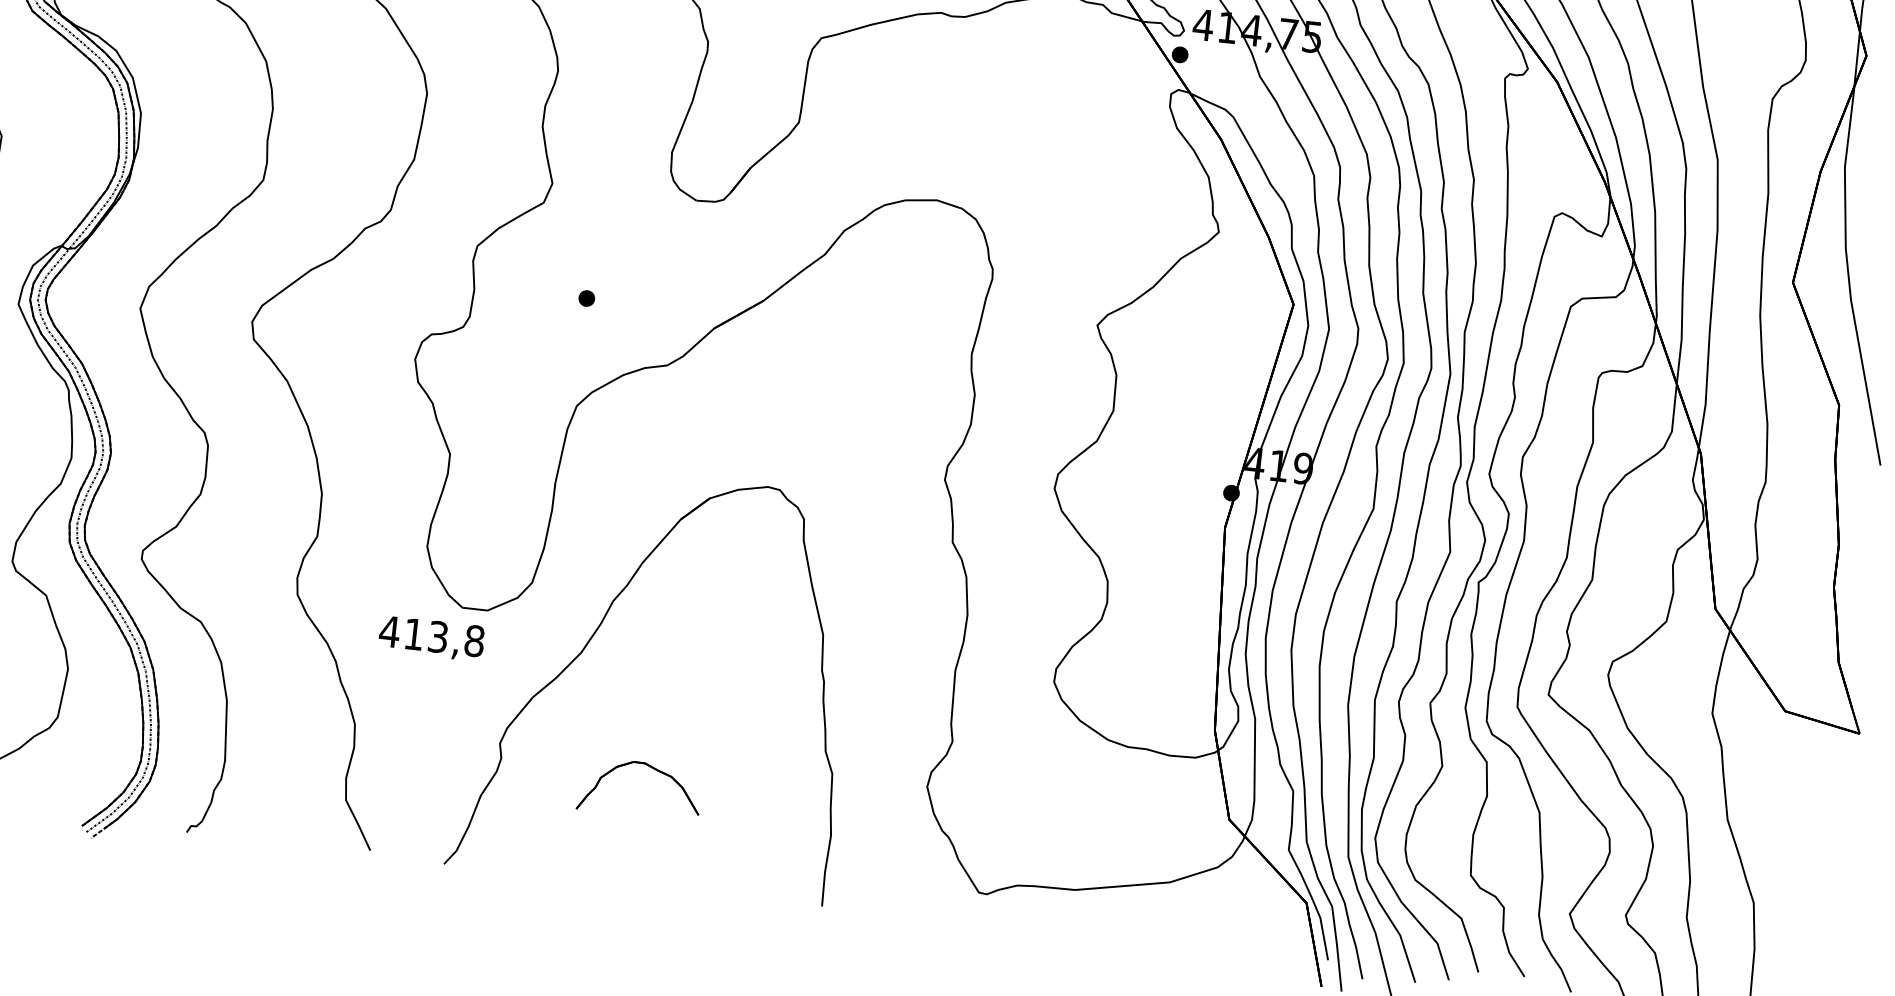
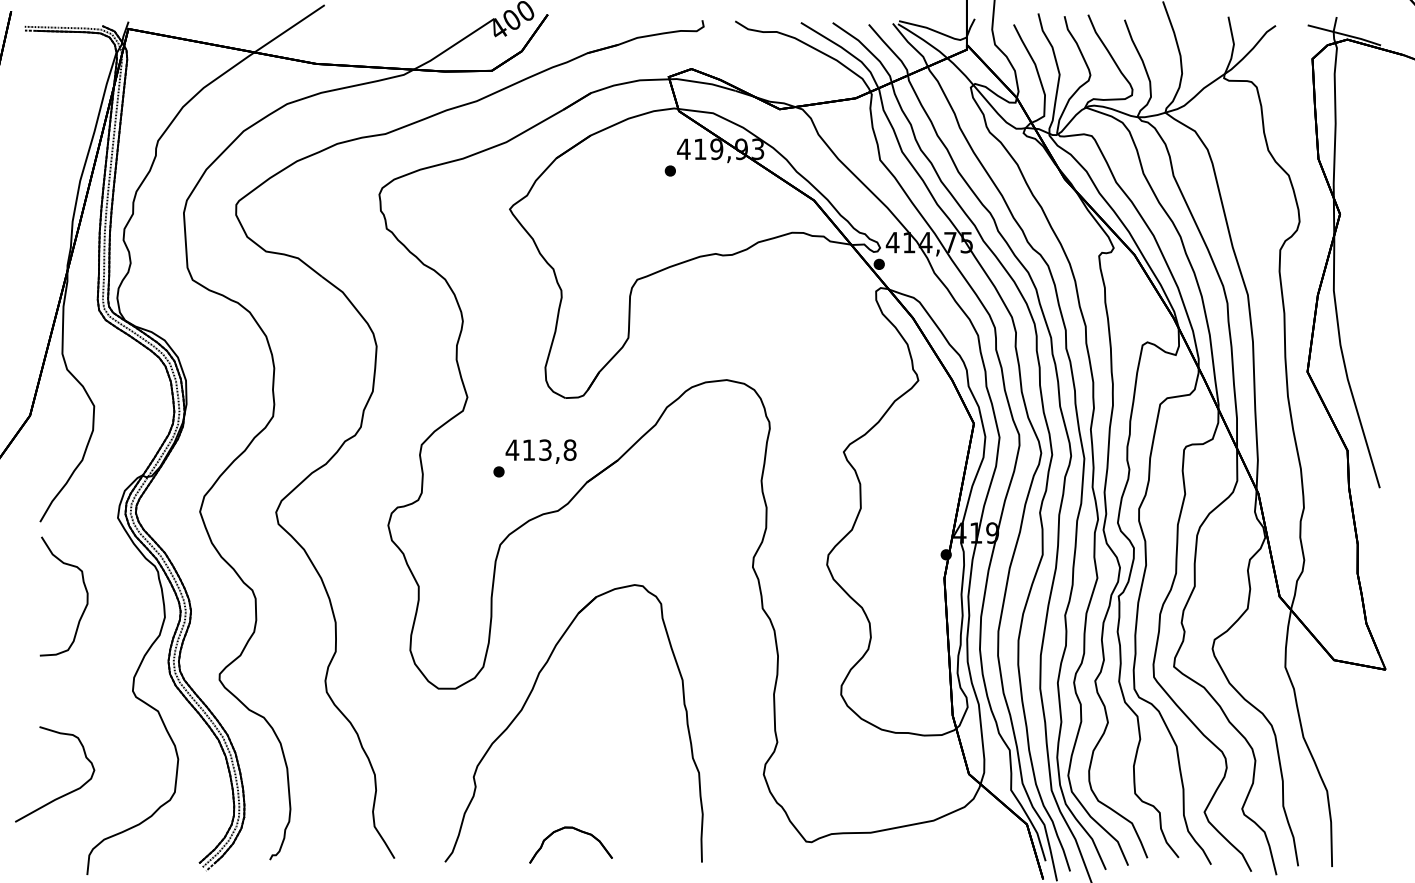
text: (430, 638) -> (540, 451), moved
part: (650, 768) -> (576, 830), moved

